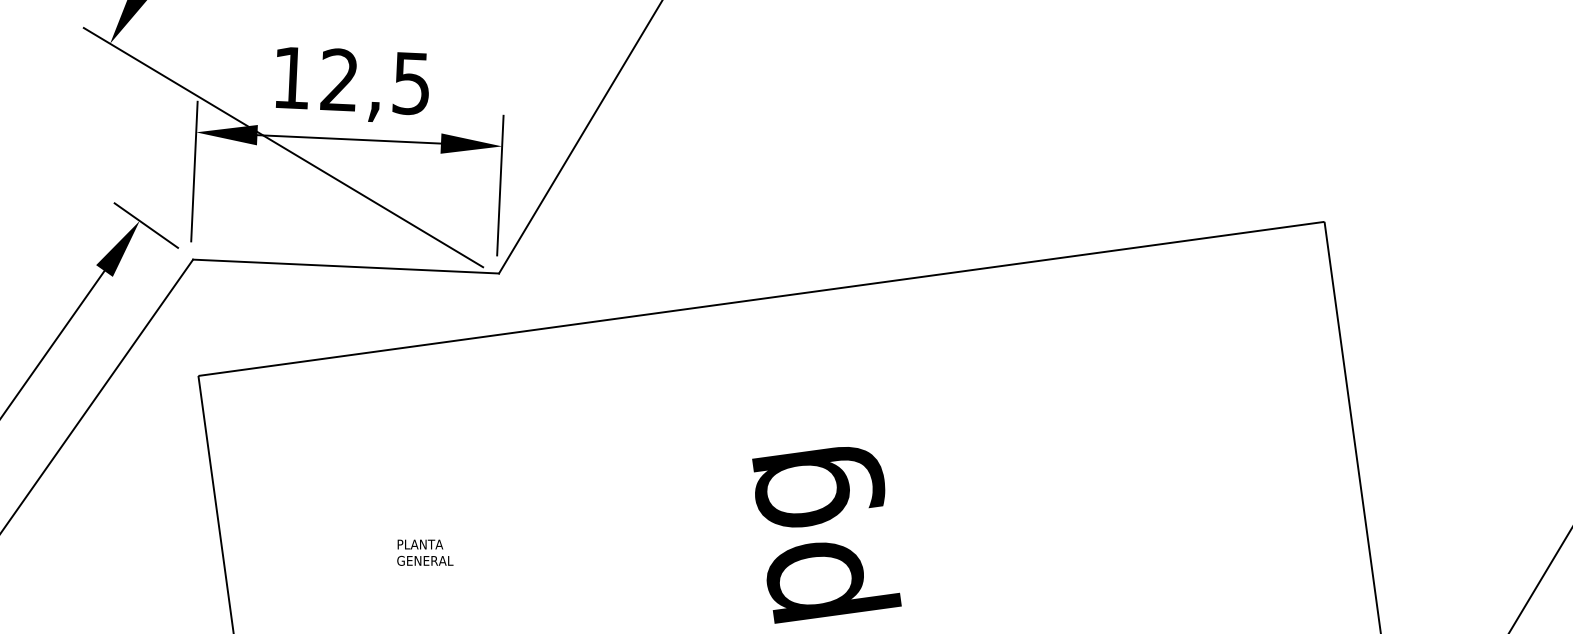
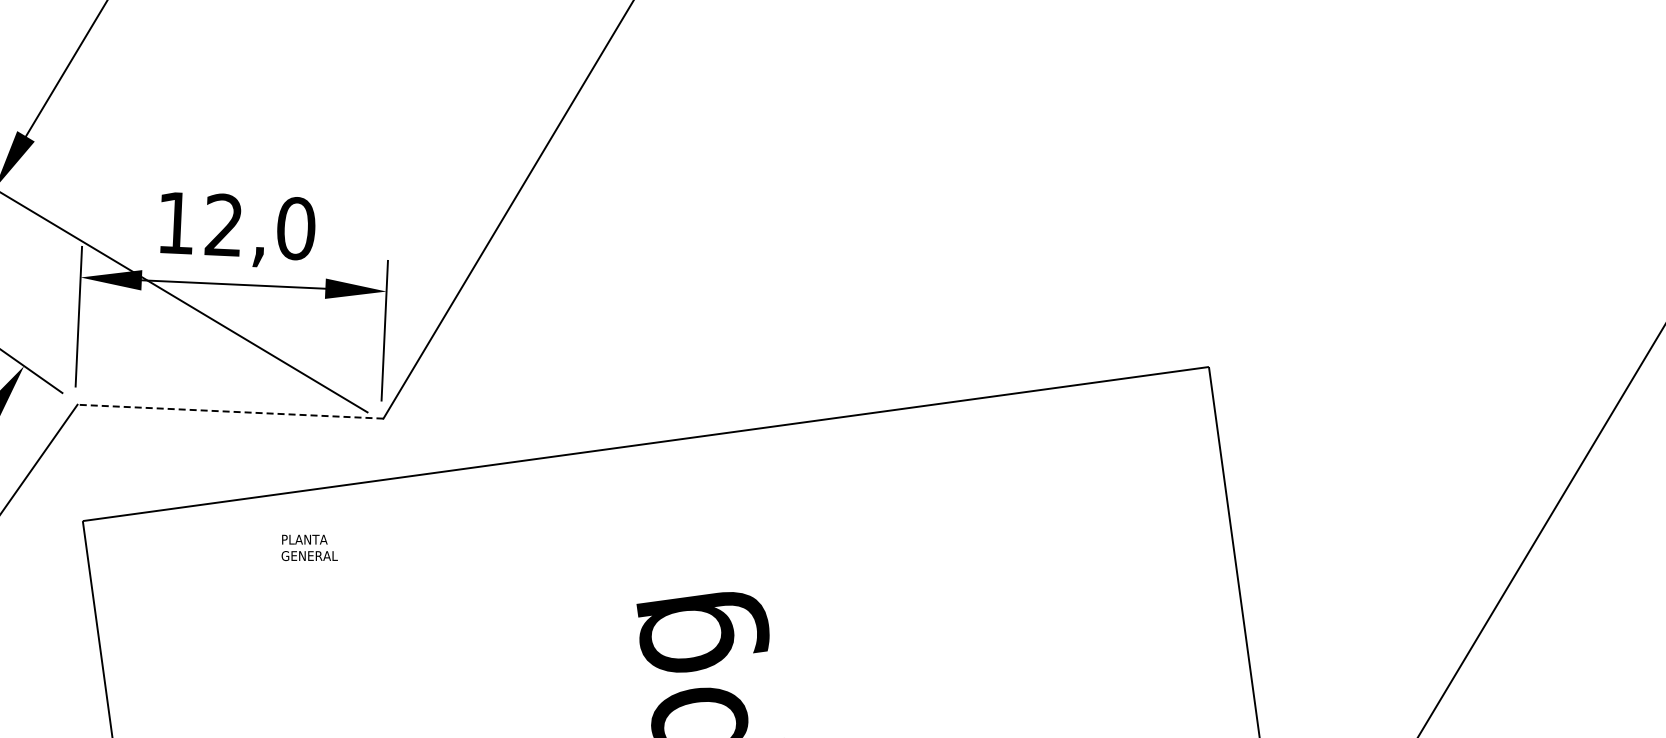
text: (411, 83) -> (295, 228), 12,5 -> 12,0
line: (346, 266) -> (230, 411), solid -> dashed
text: (425, 552) -> (309, 547), moved

